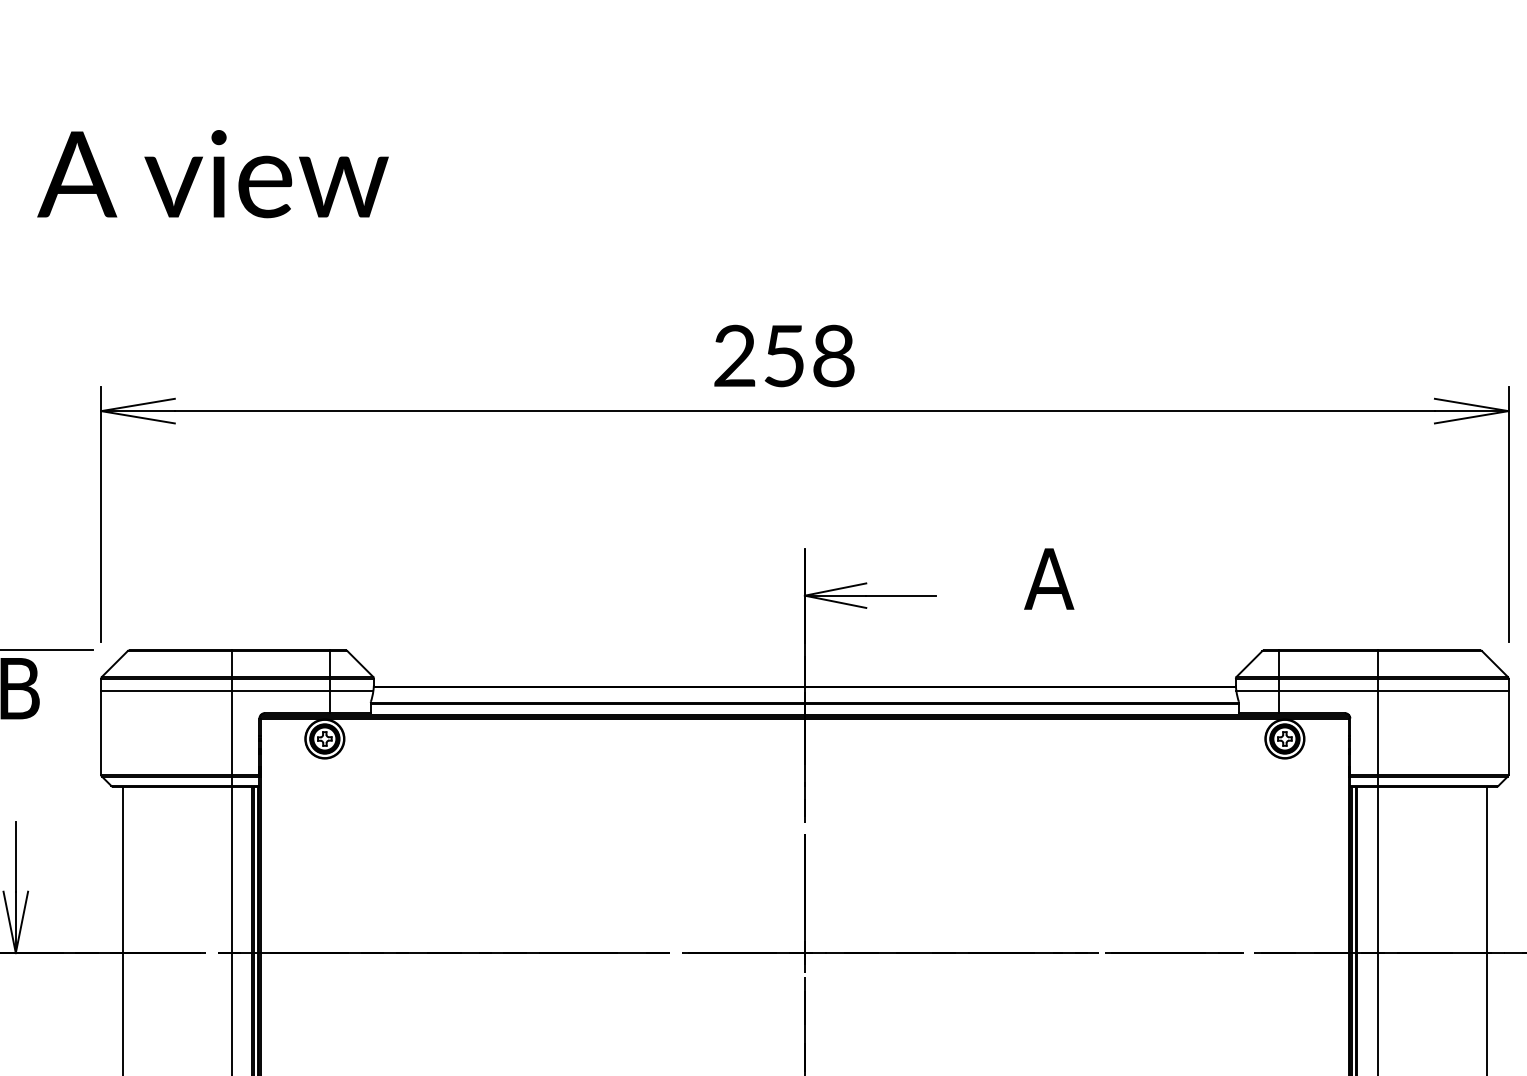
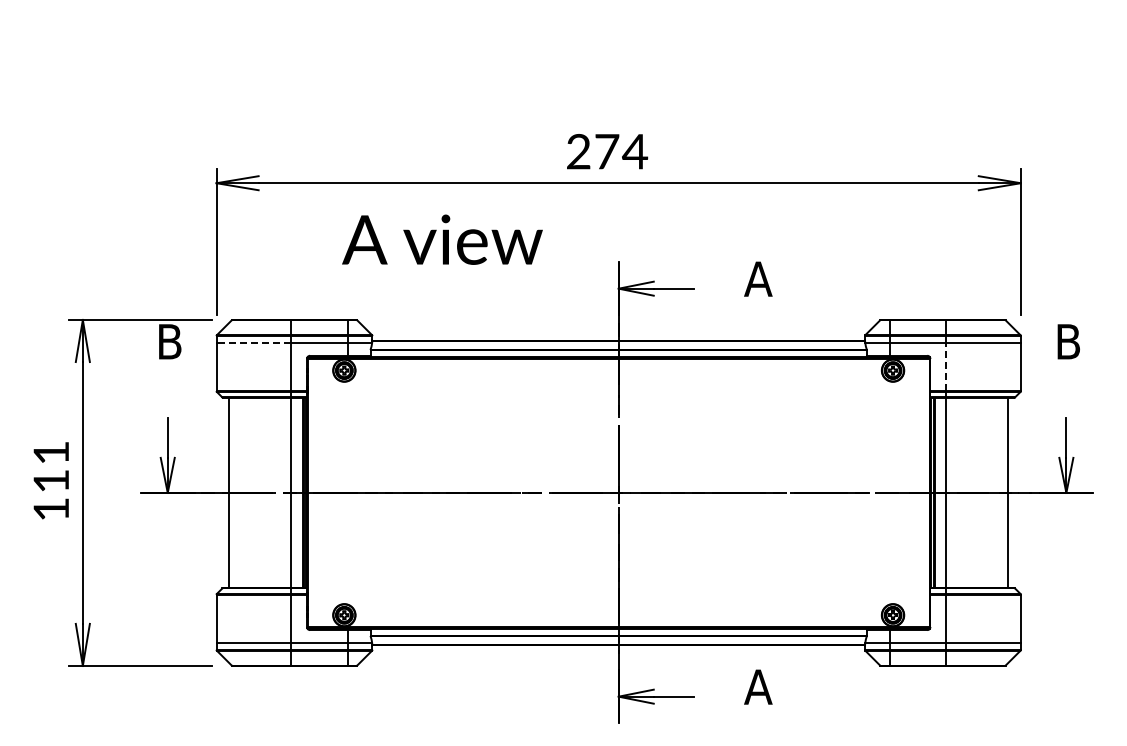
text: (213, 173) -> (442, 239), moved
text: (809, 355) -> (621, 151), 258 -> 274
line: (165, 691) -> (253, 343), solid -> dashed
line: (1378, 733) -> (946, 367), solid -> dashed

